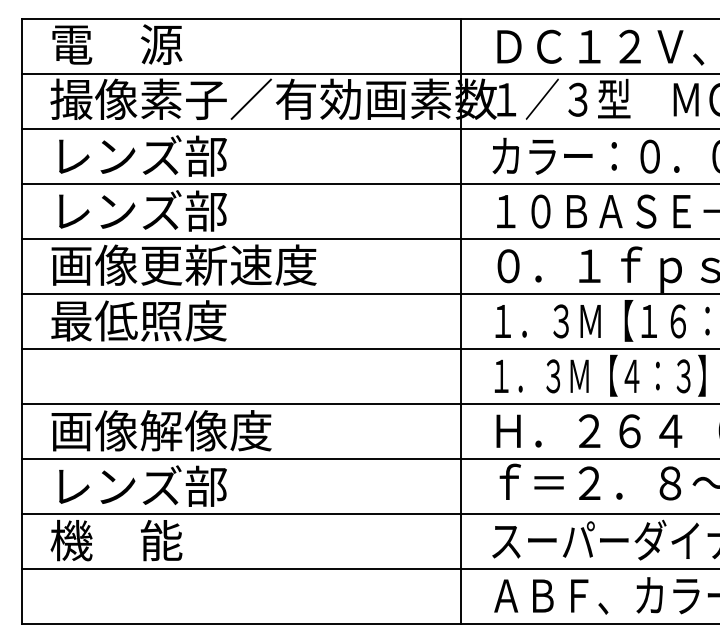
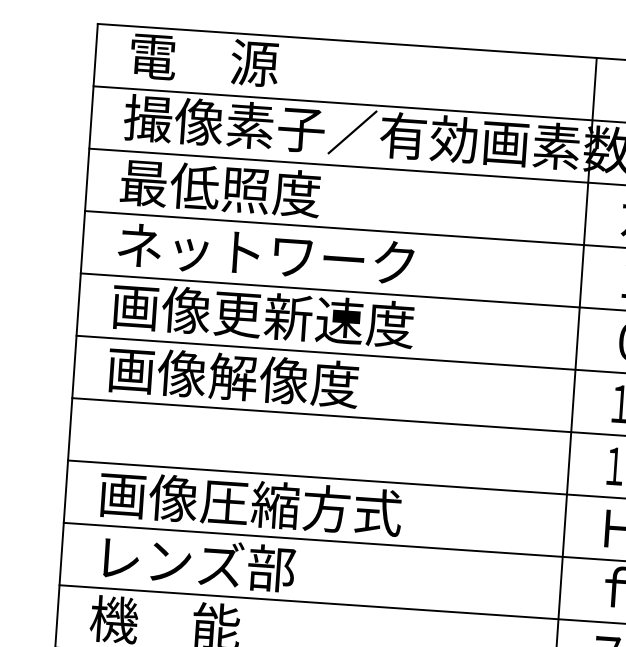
text: (138, 155) -> (220, 187), レンズ部 -> 最低照度
text: (182, 210) -> (265, 253), レンズ部 -> ネットワーク
text: (161, 320) -> (233, 376), 最低照度 -> 画像解像度
text: (228, 430) -> (300, 506), 画像解像度 -> 画像圧縮方式

